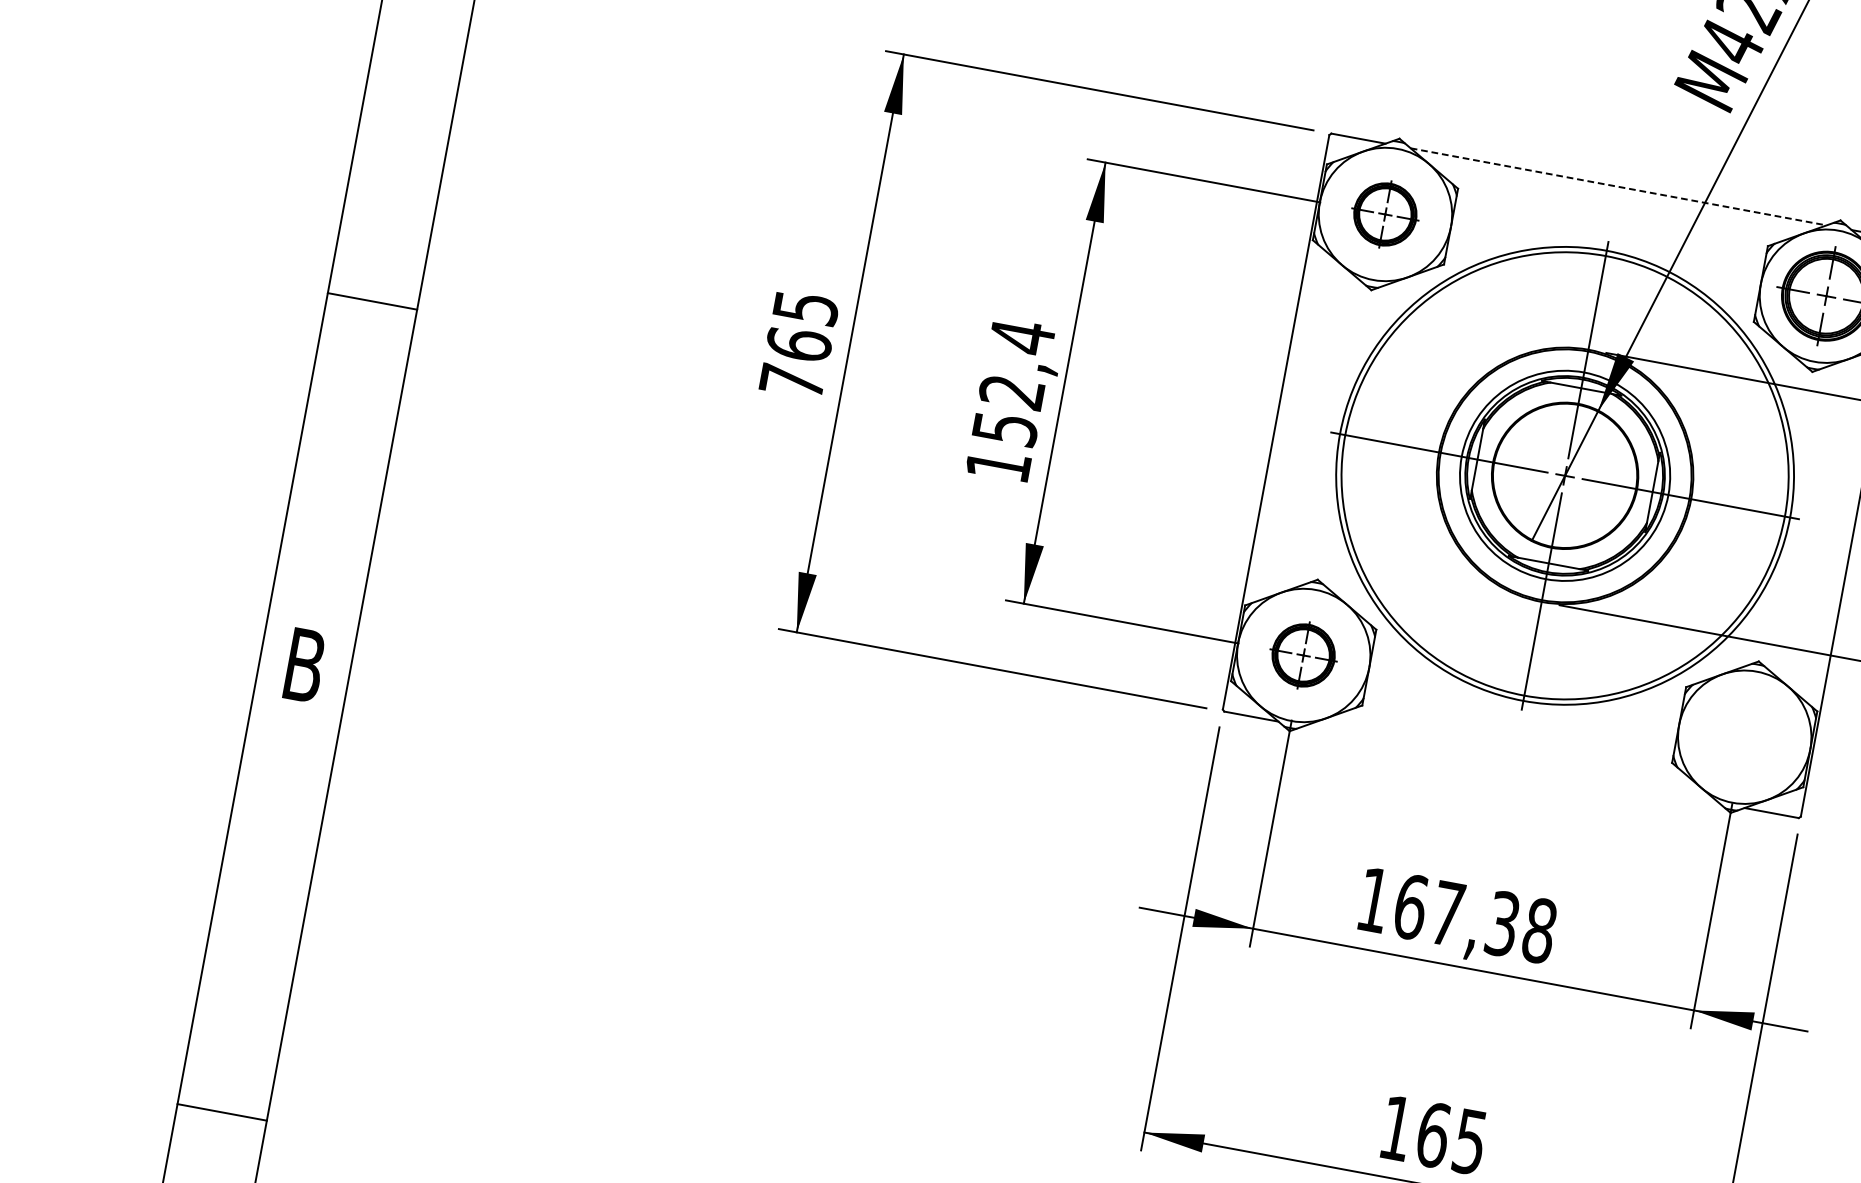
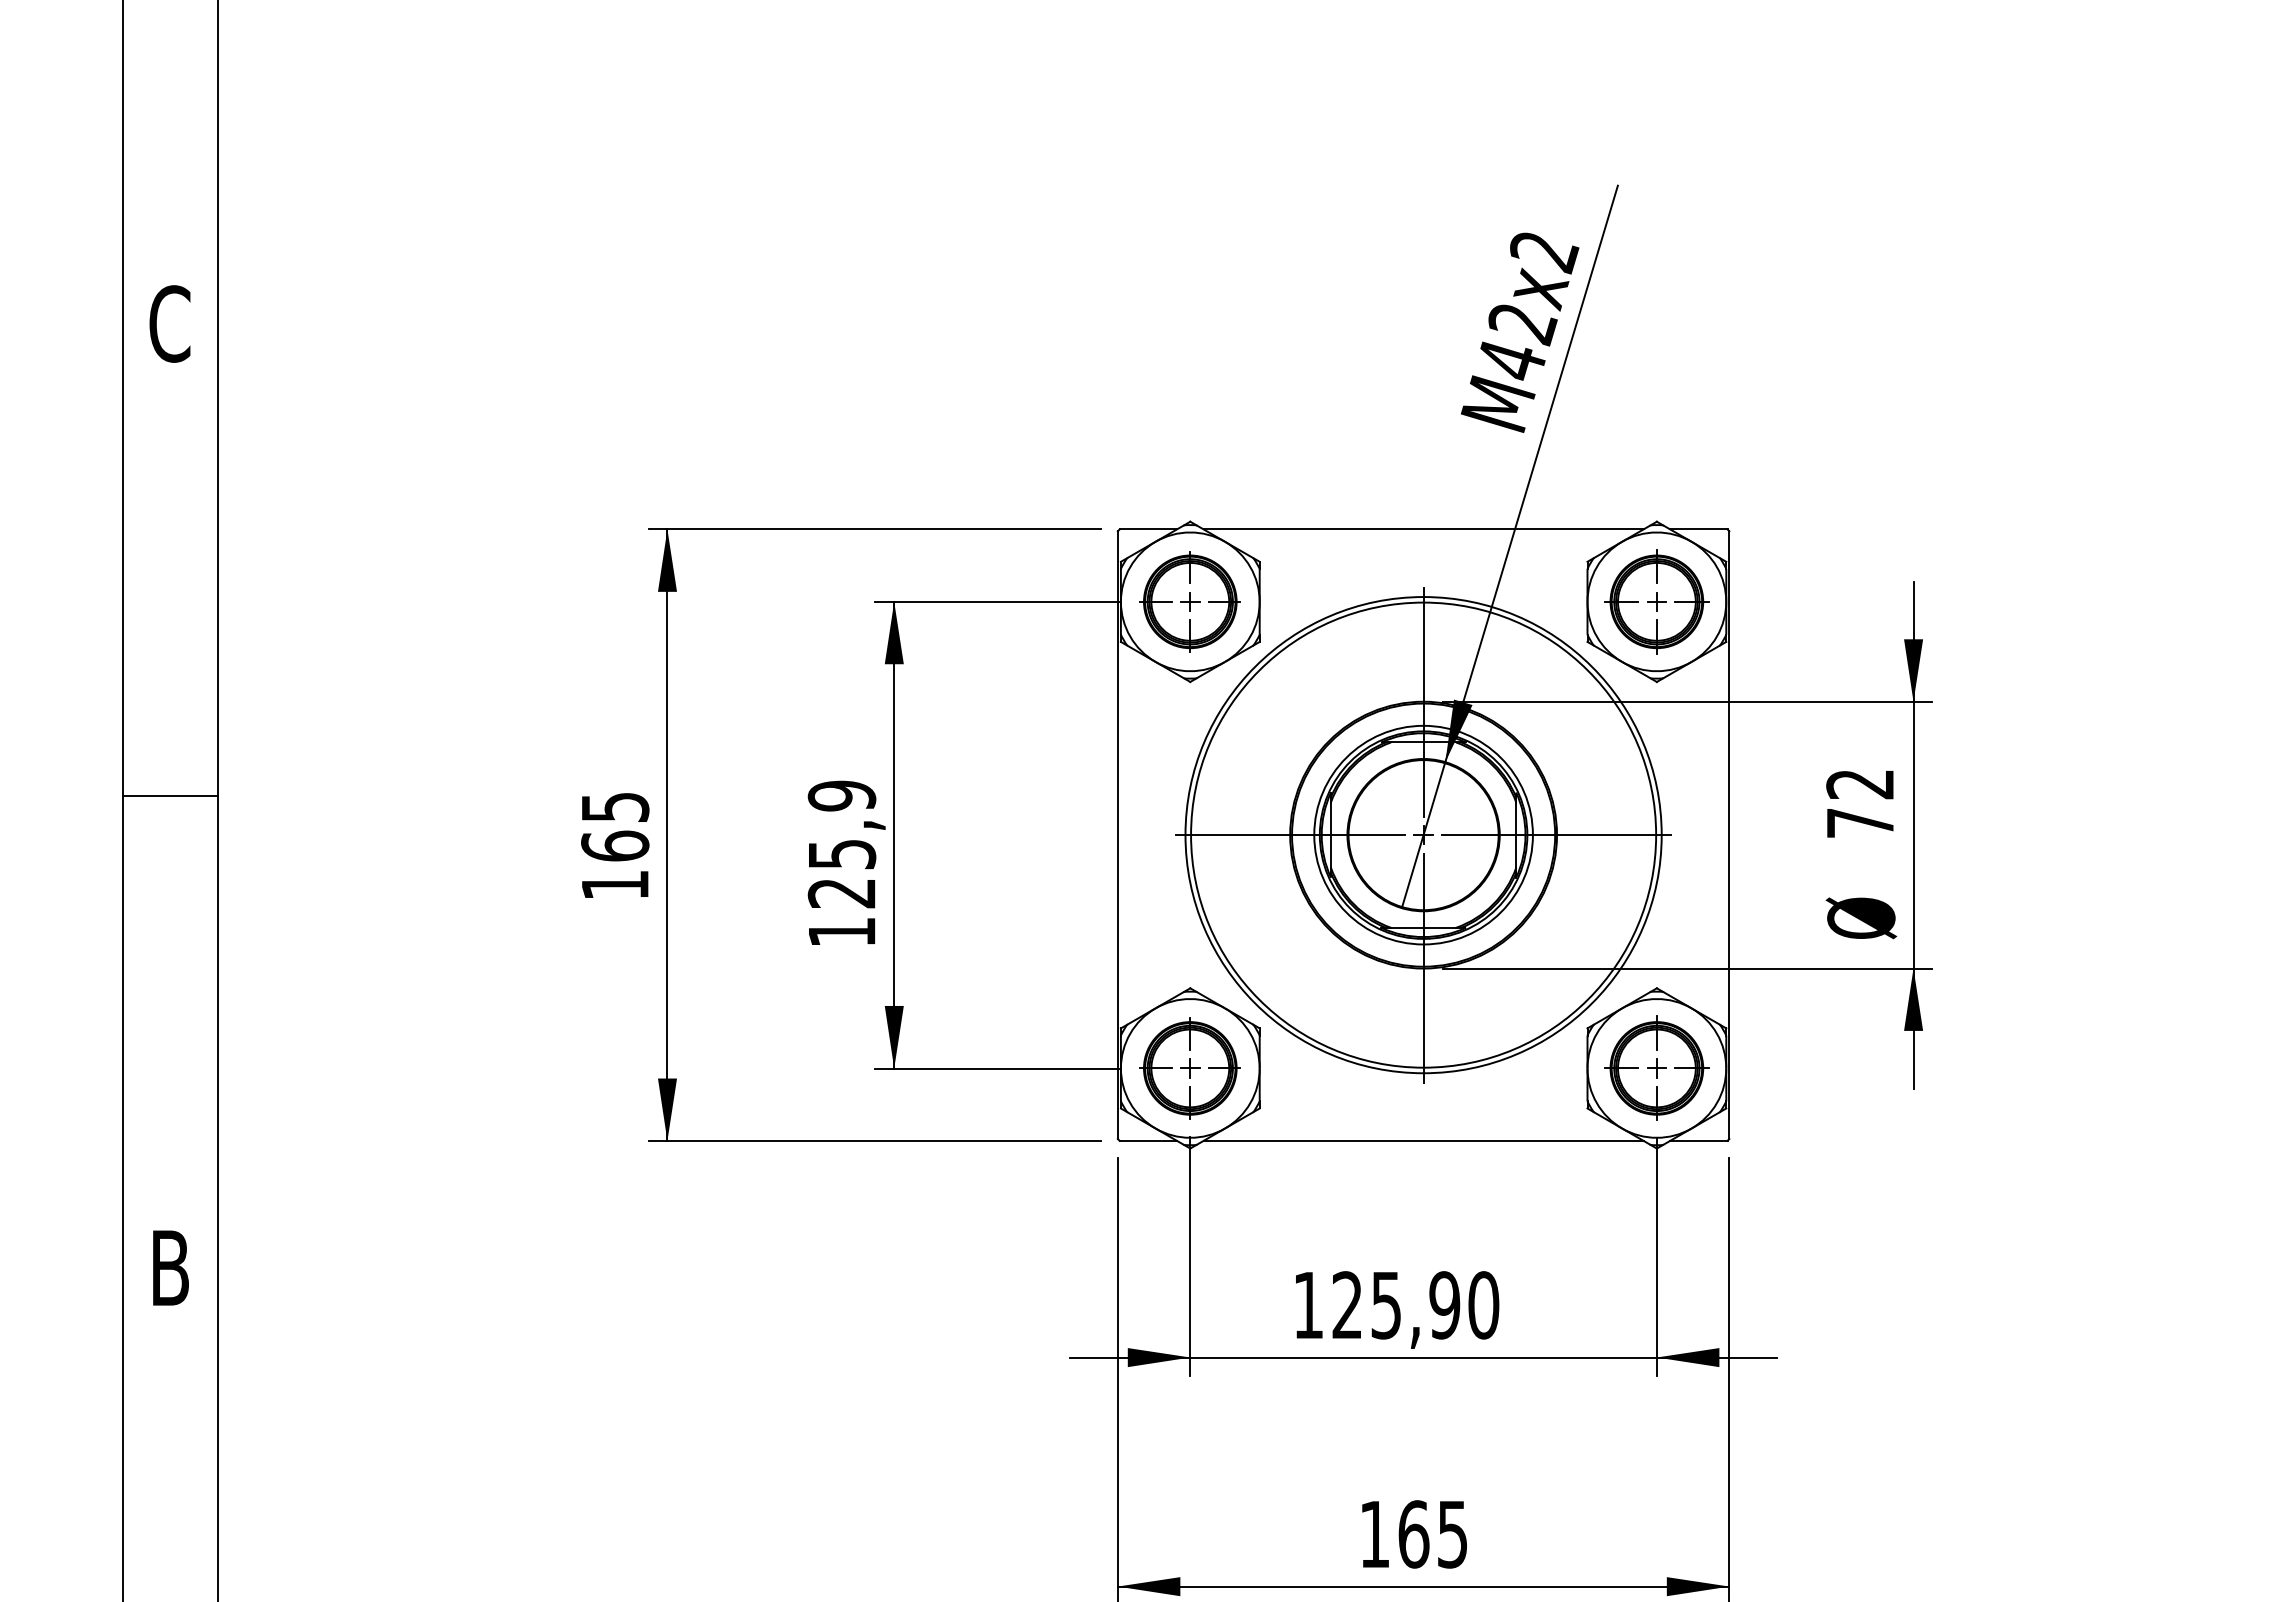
line: (1619, 187) -> (1424, 529), dashed -> solid
part: (1384, 213) -> (1189, 601), size x1.43
line: (372, 301) -> (170, 795), moved
text: (792, 381) -> (615, 885), 765 -> 165
text: (1013, 382) -> (841, 844), 152,4 -> 125,9
part: (1302, 655) -> (1189, 1068), size x1.43
part: (1744, 736) -> (1656, 1067), added
line: (1511, 764) -> (1423, 1140), added
text: (1475, 919) -> (1415, 1305), 167,38 -> 125,90

